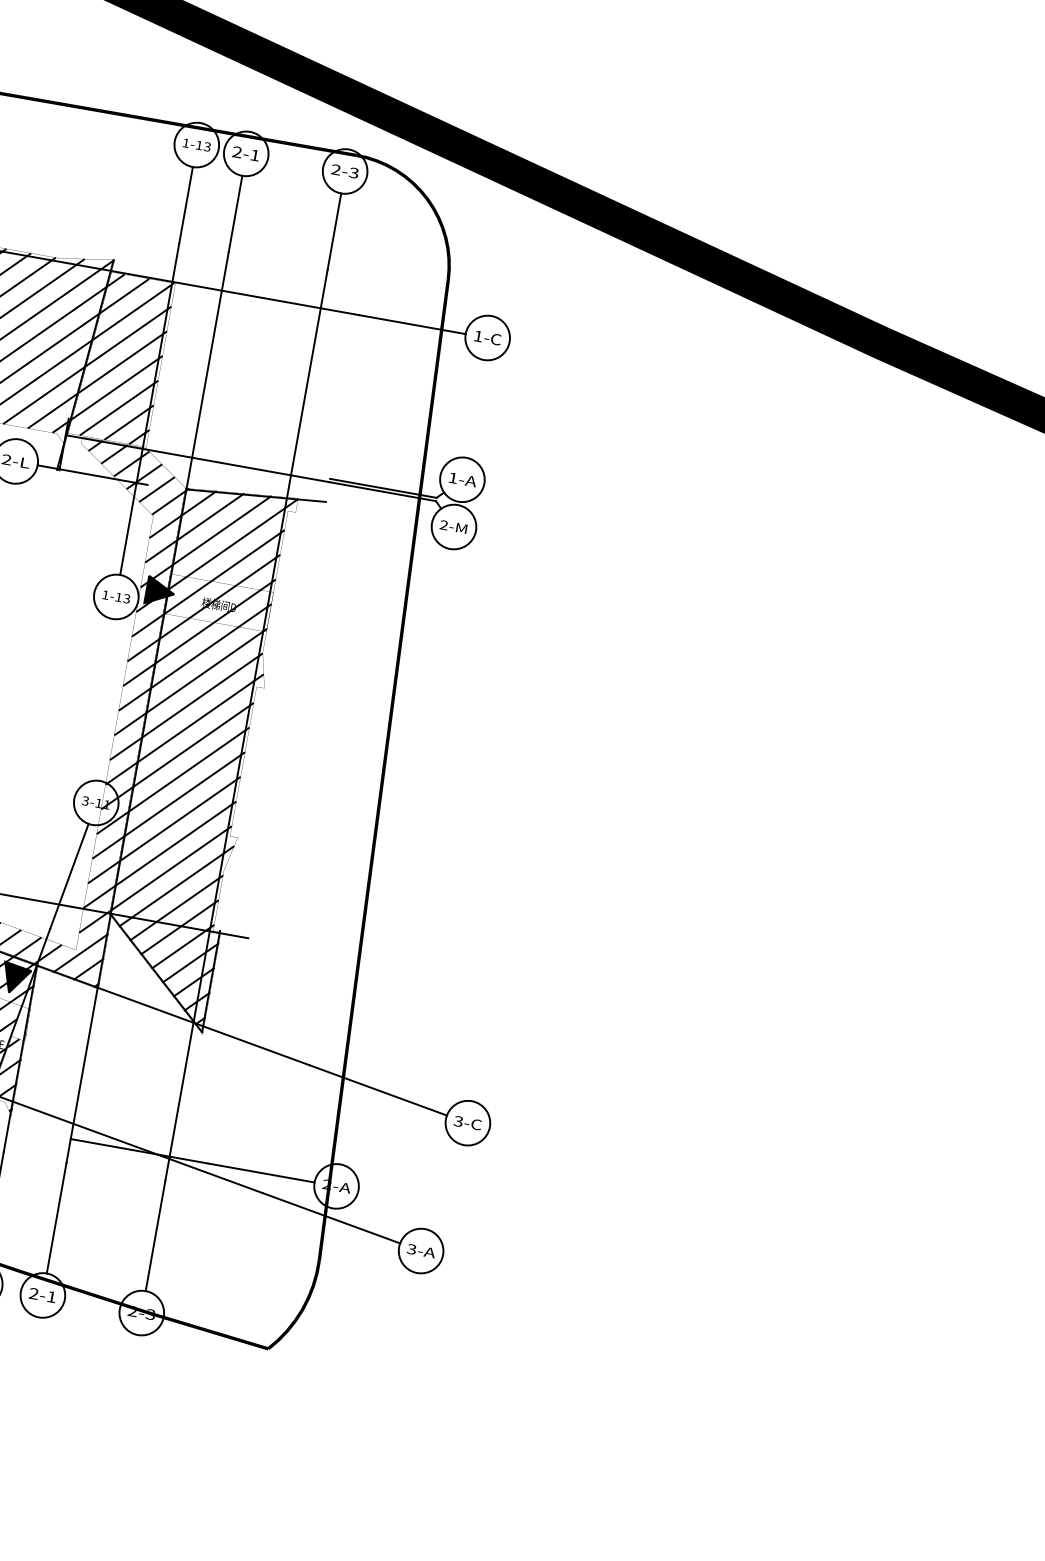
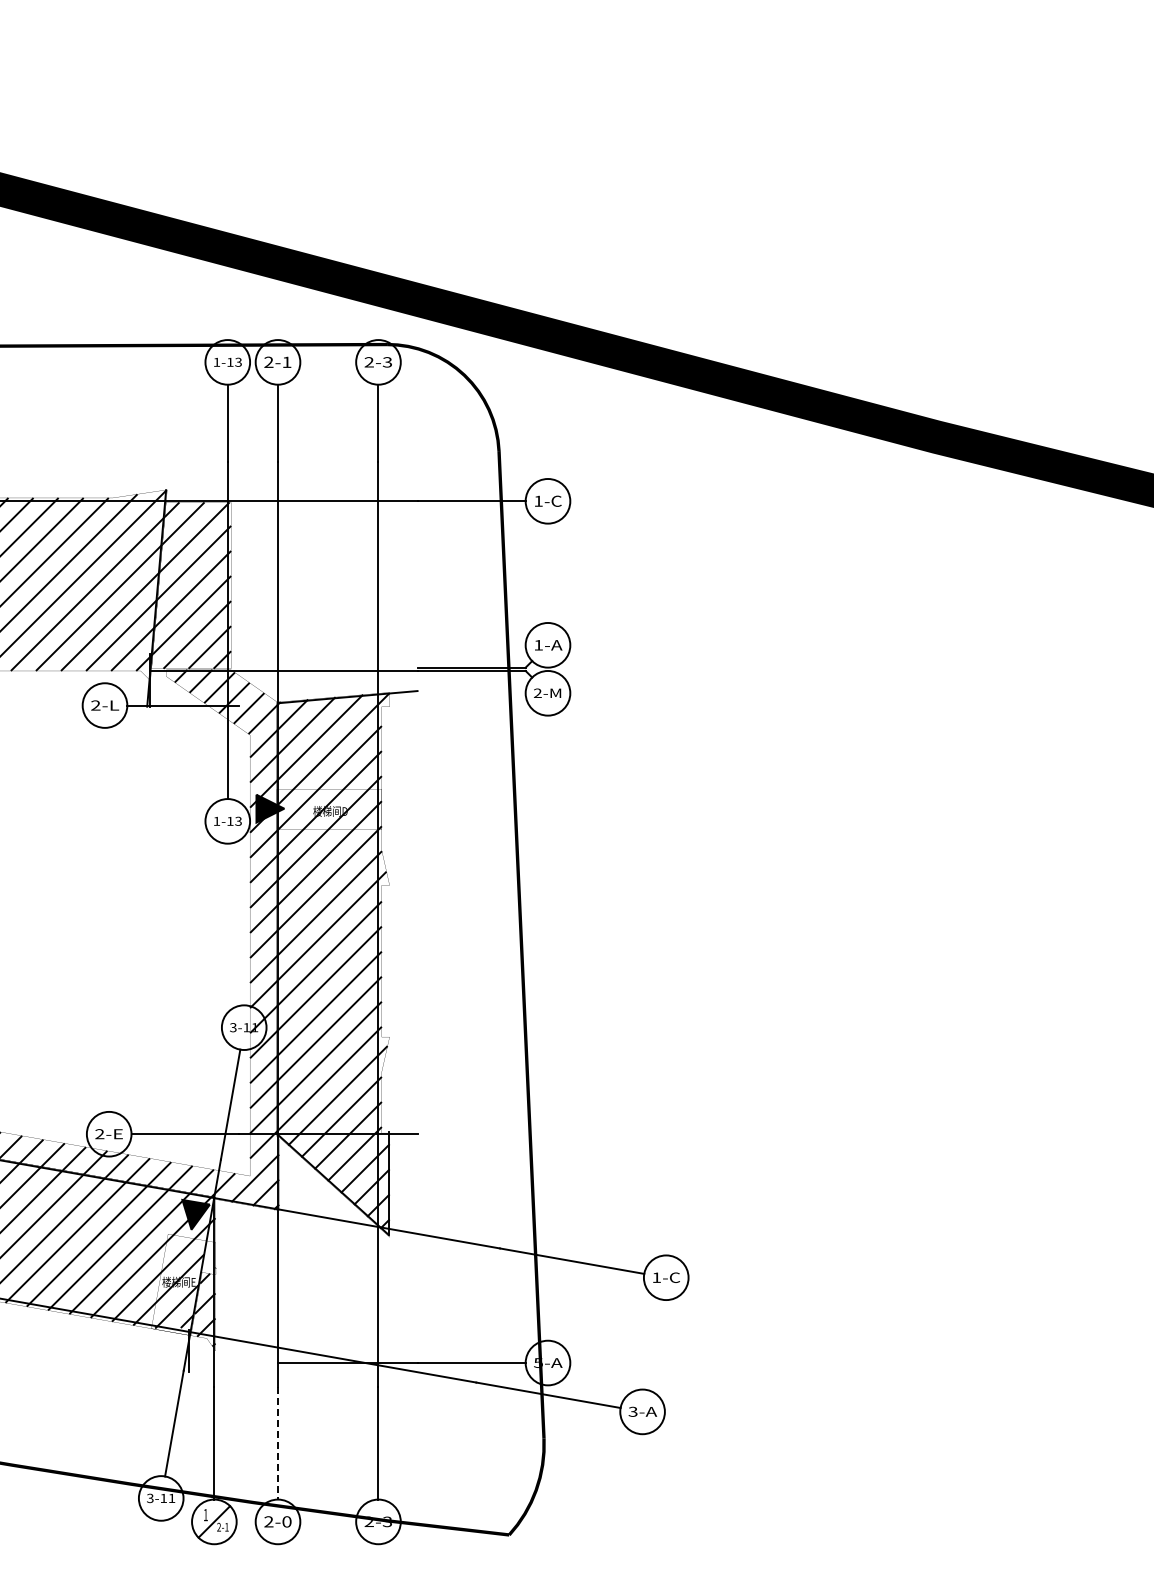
text: (458, 1121) -> (656, 1277), 3-C -> 1-C
text: (327, 1184) -> (538, 1362), 2-A -> 5-A
line: (57, 1218) -> (278, 1443), solid -> dashed
text: (51, 1296) -> (286, 1521), 2-1 -> 2-0

